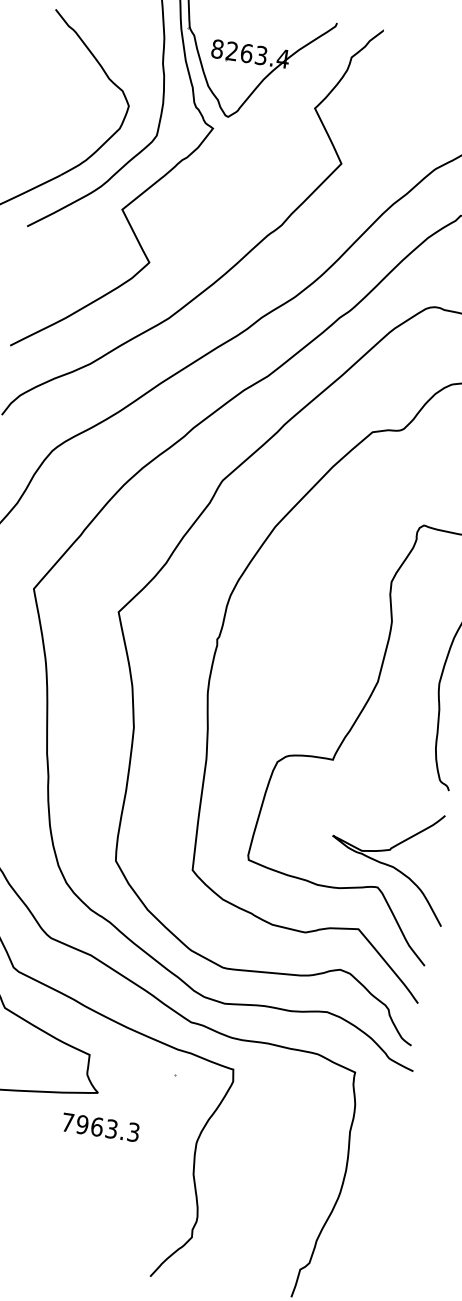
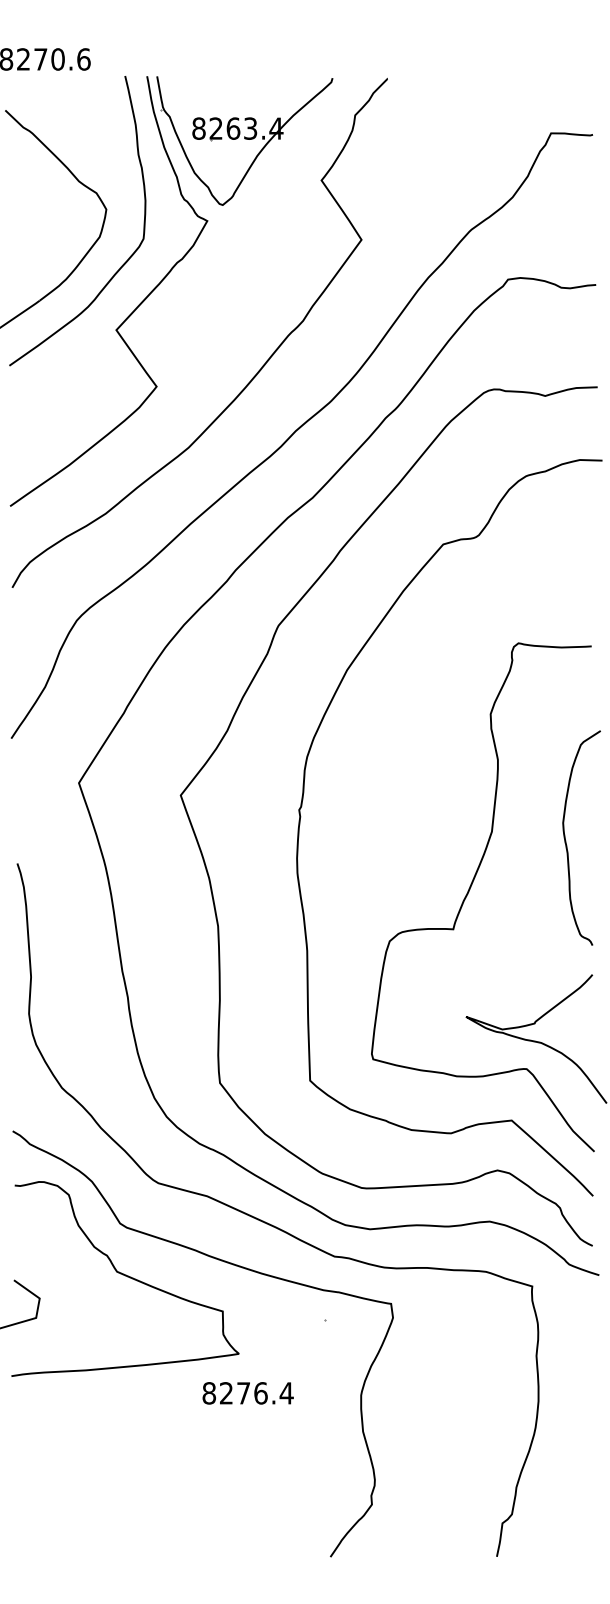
text: (100, 1127) -> (247, 1393), 7963.3 -> 8276.4

